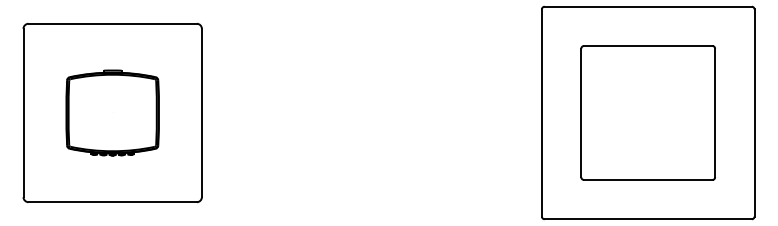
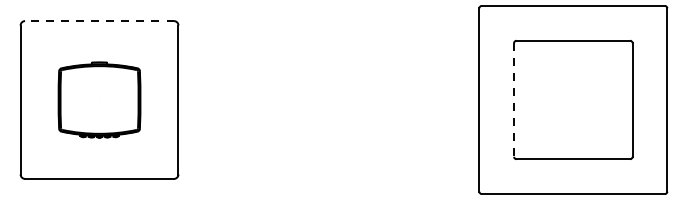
line: (112, 24) -> (99, 21), solid -> dashed
line: (581, 112) -> (514, 99), solid -> dashed

